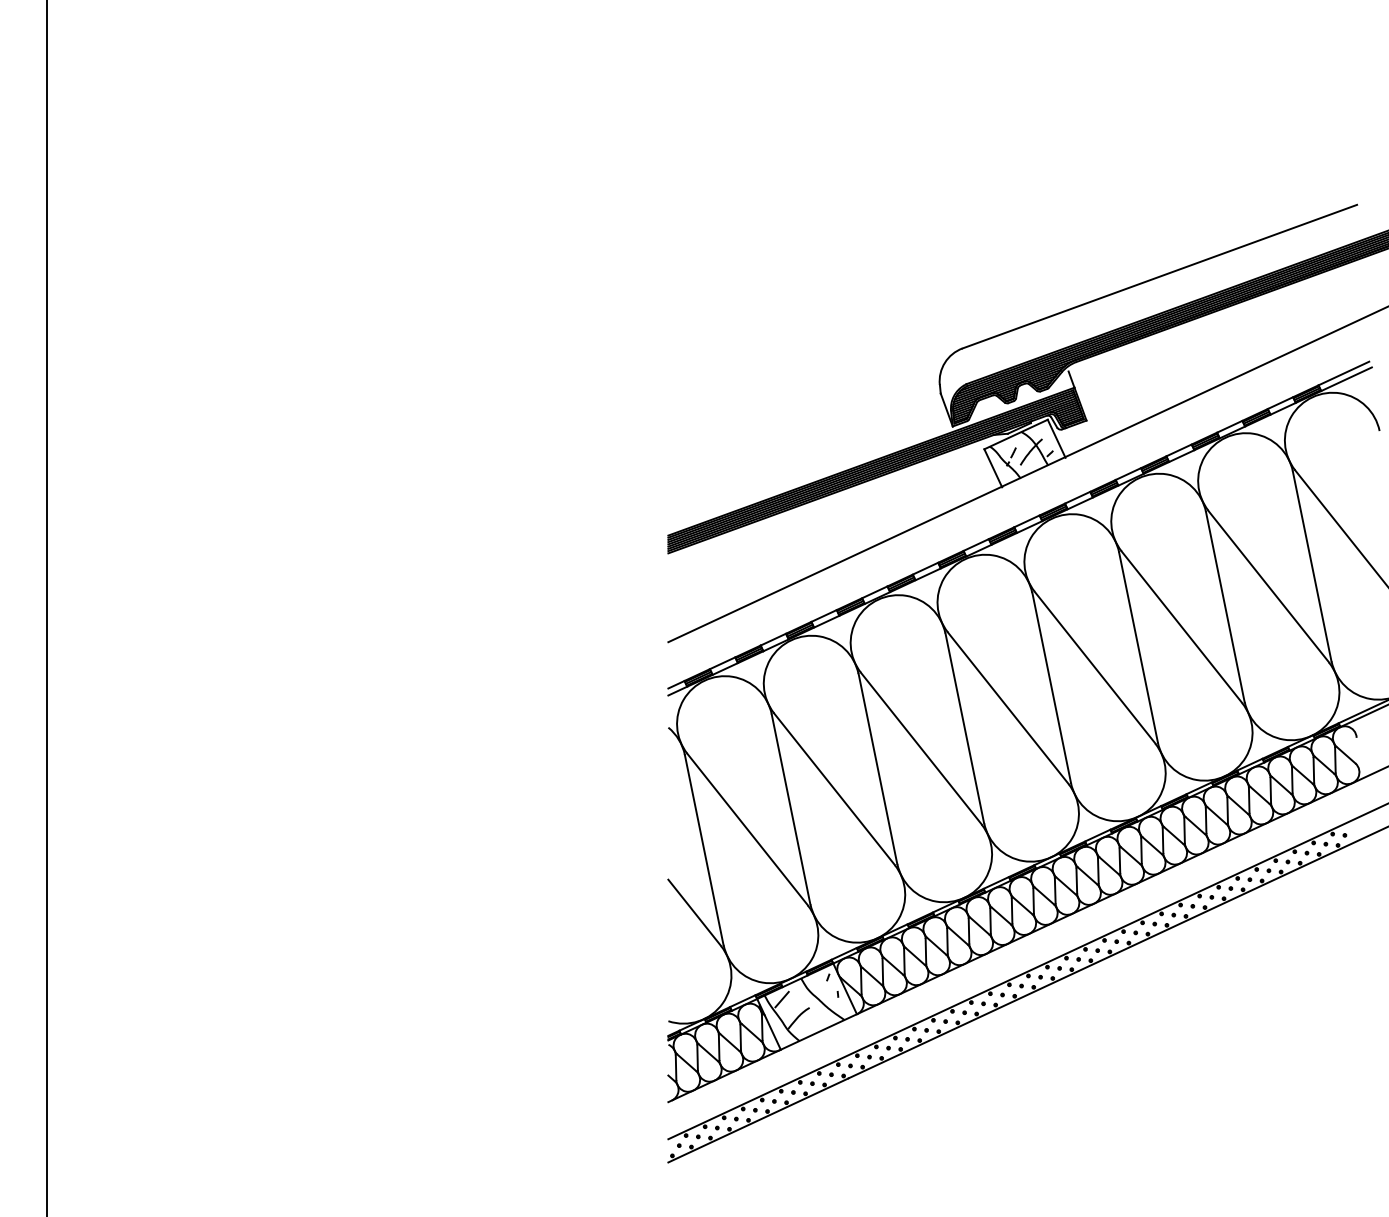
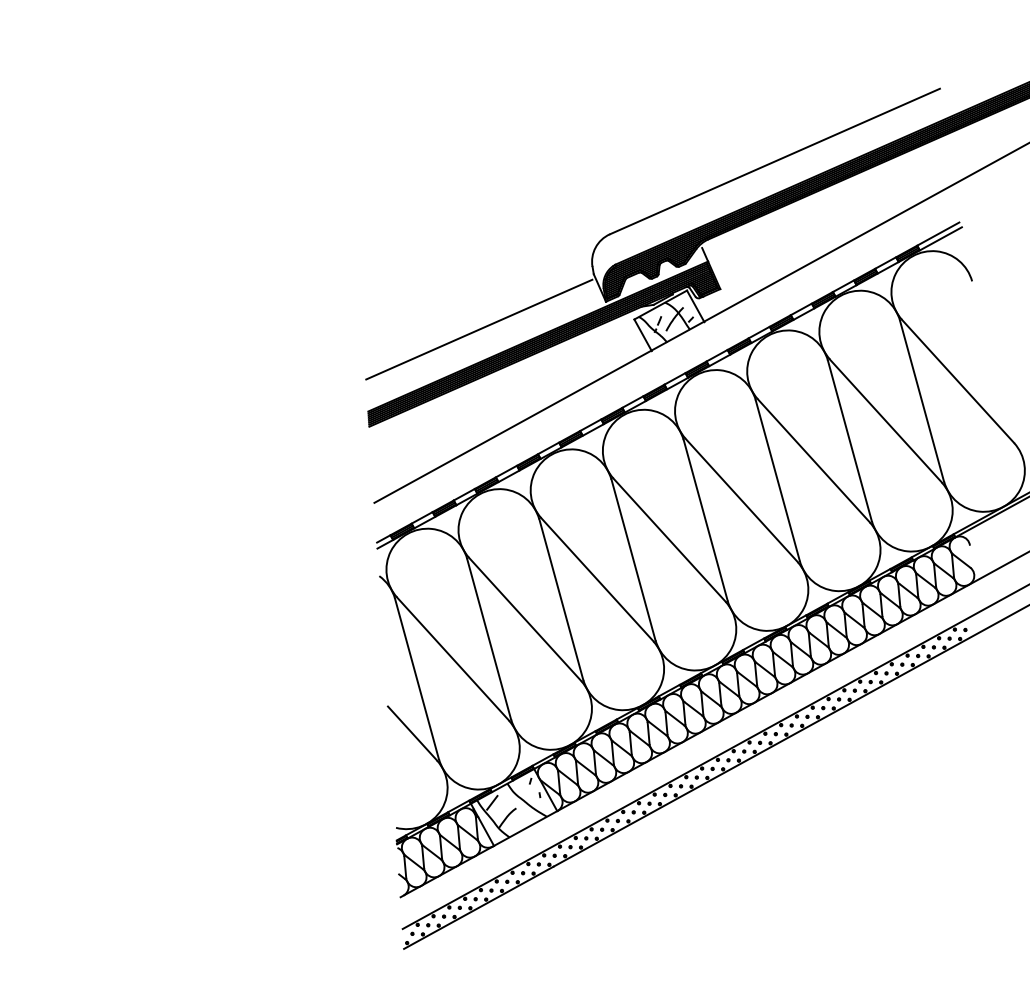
line: (803, 448) -> (479, 329), added

